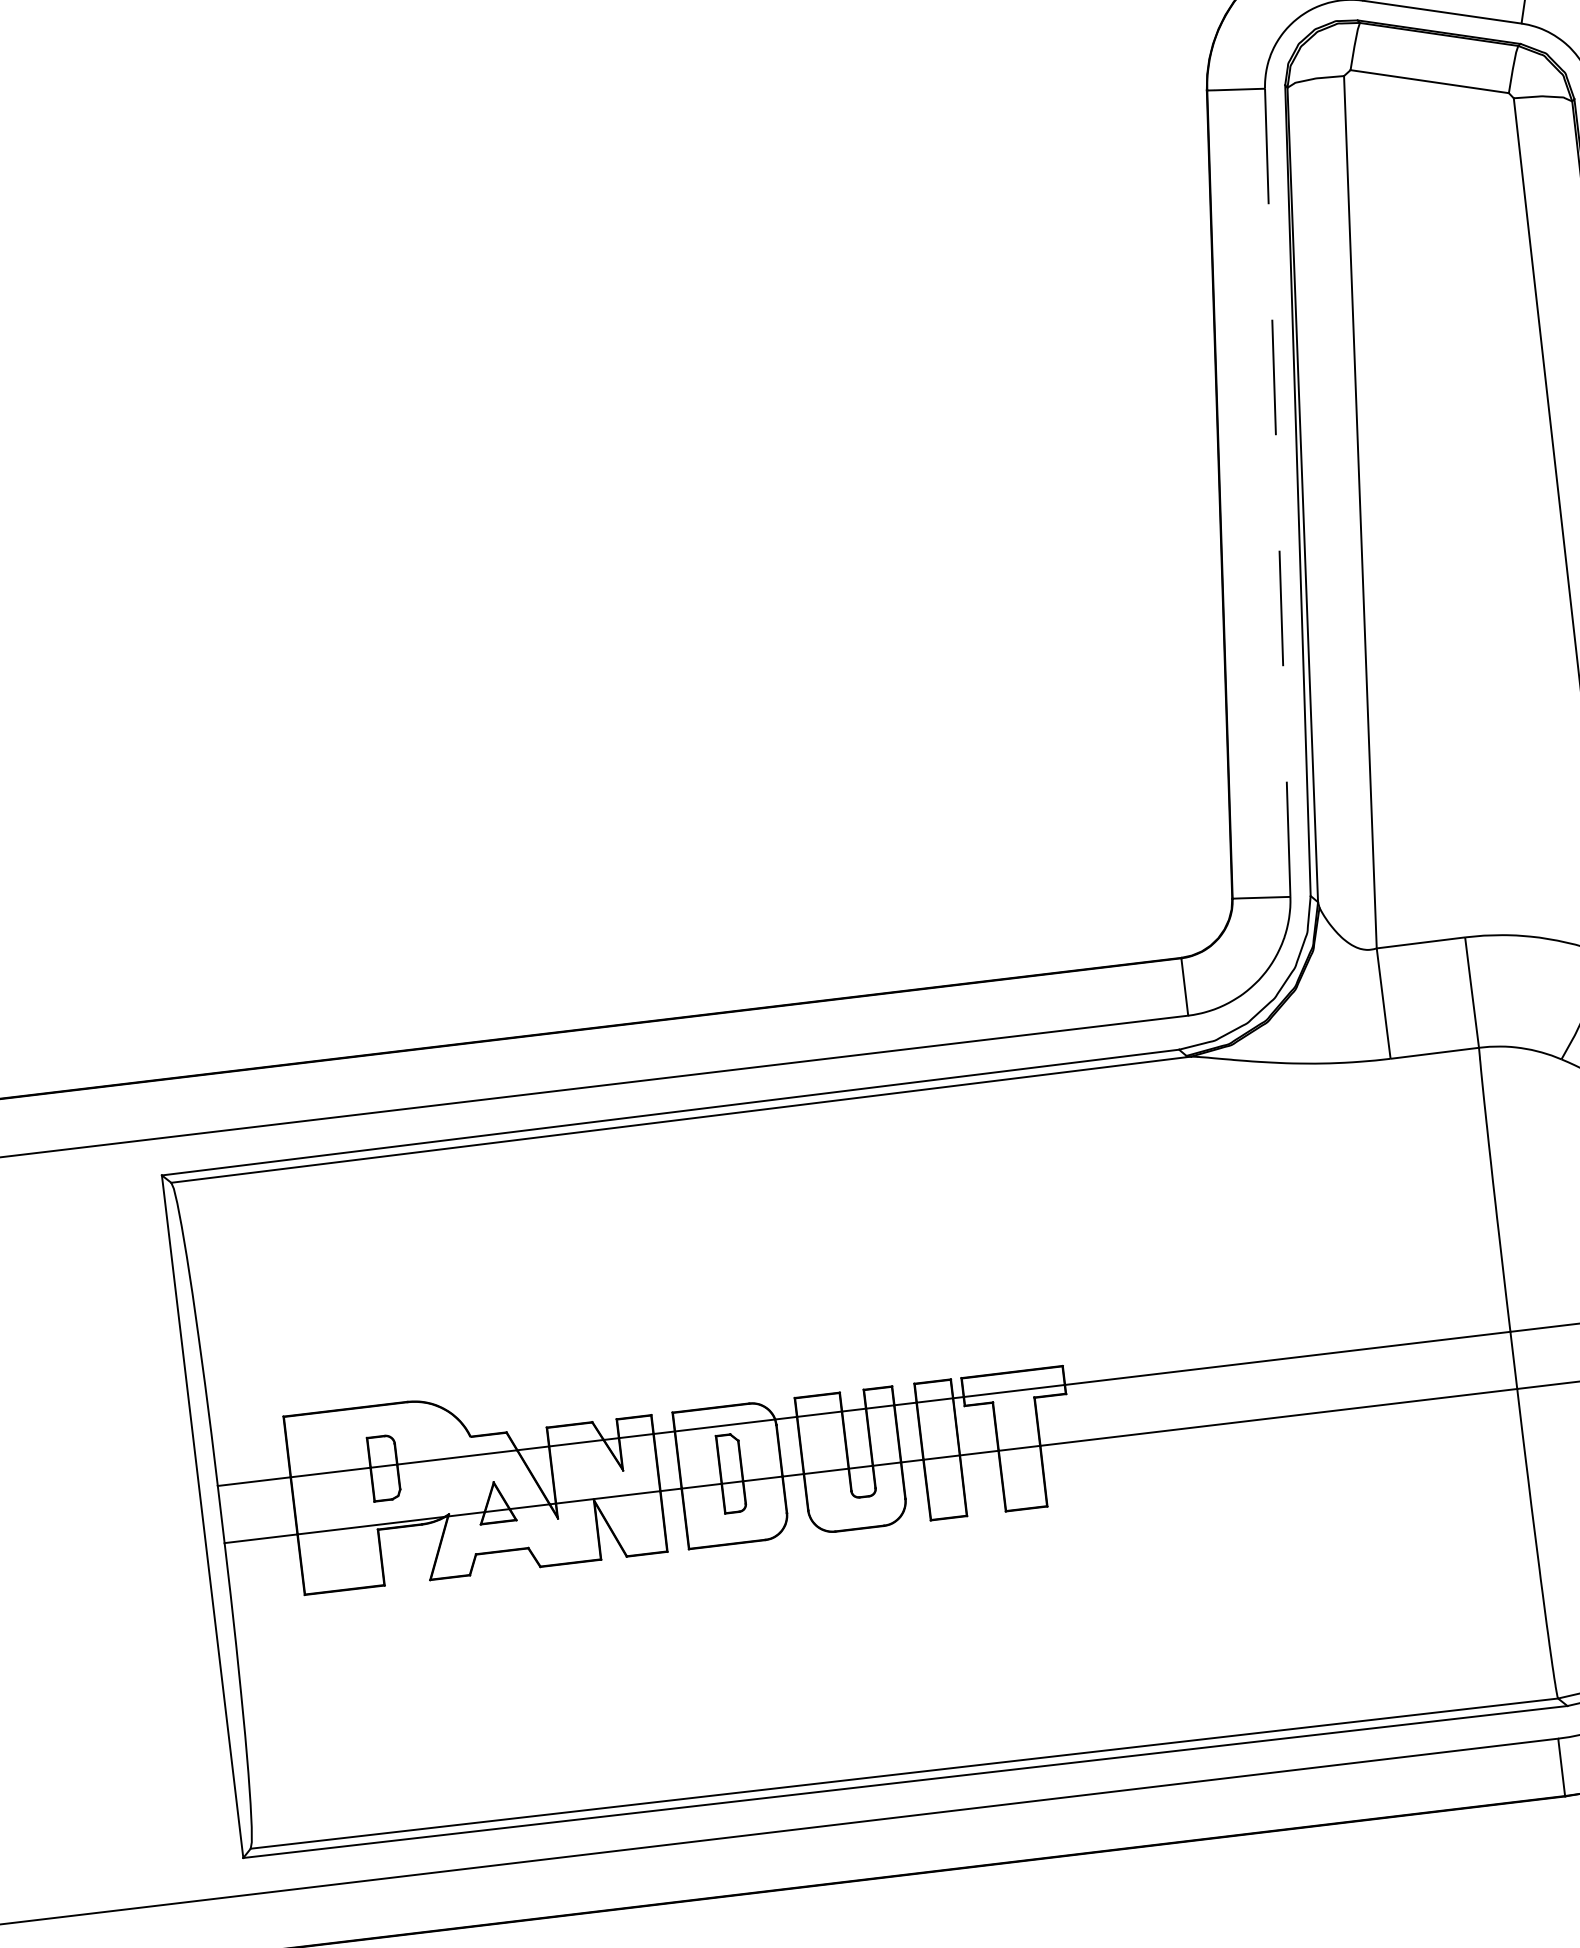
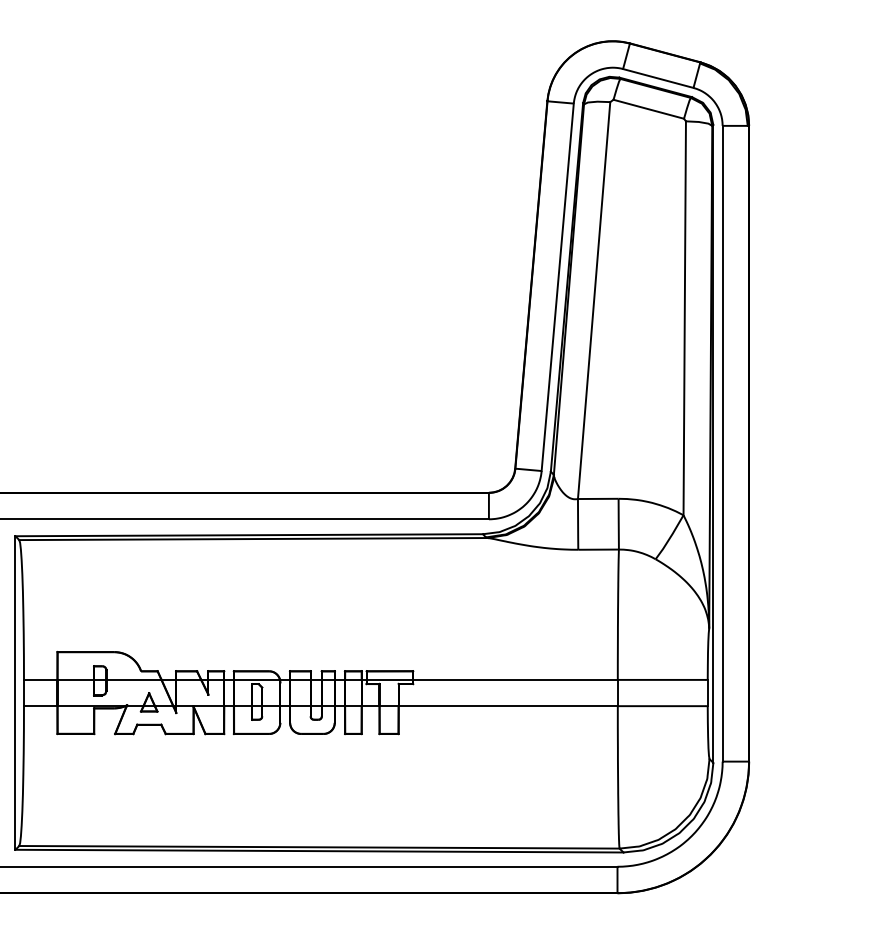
line: (1277, 493) -> (557, 287), dashed -> solid

